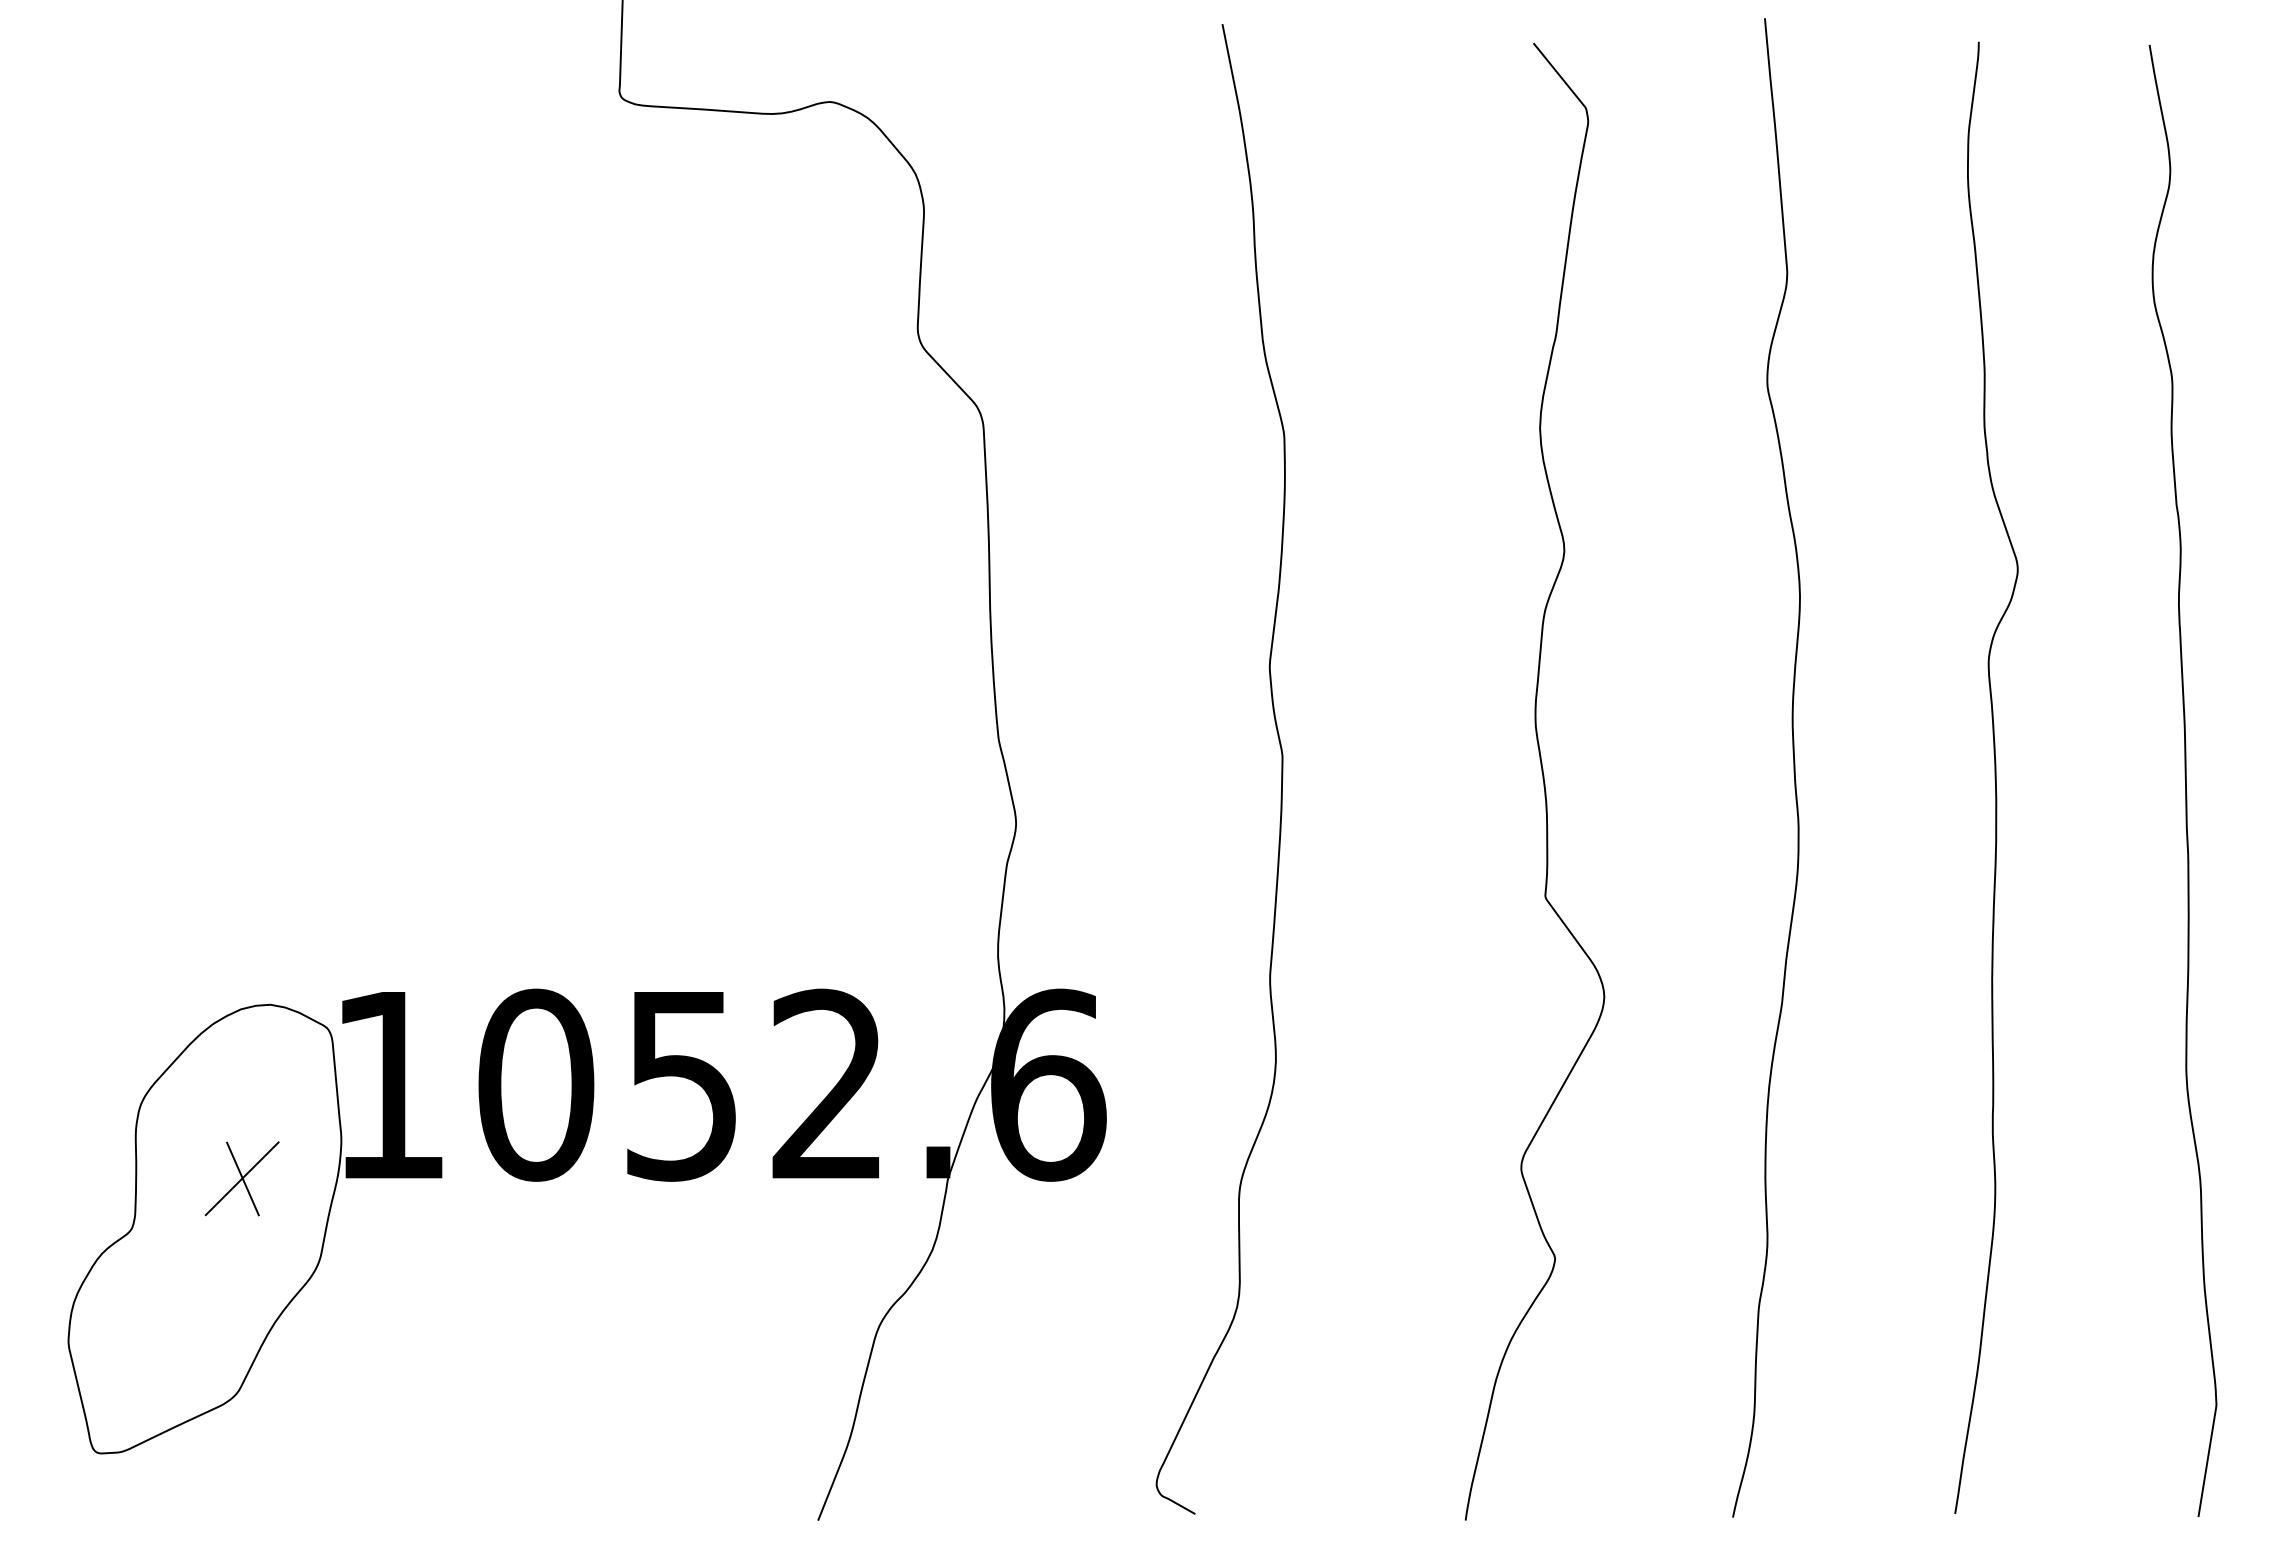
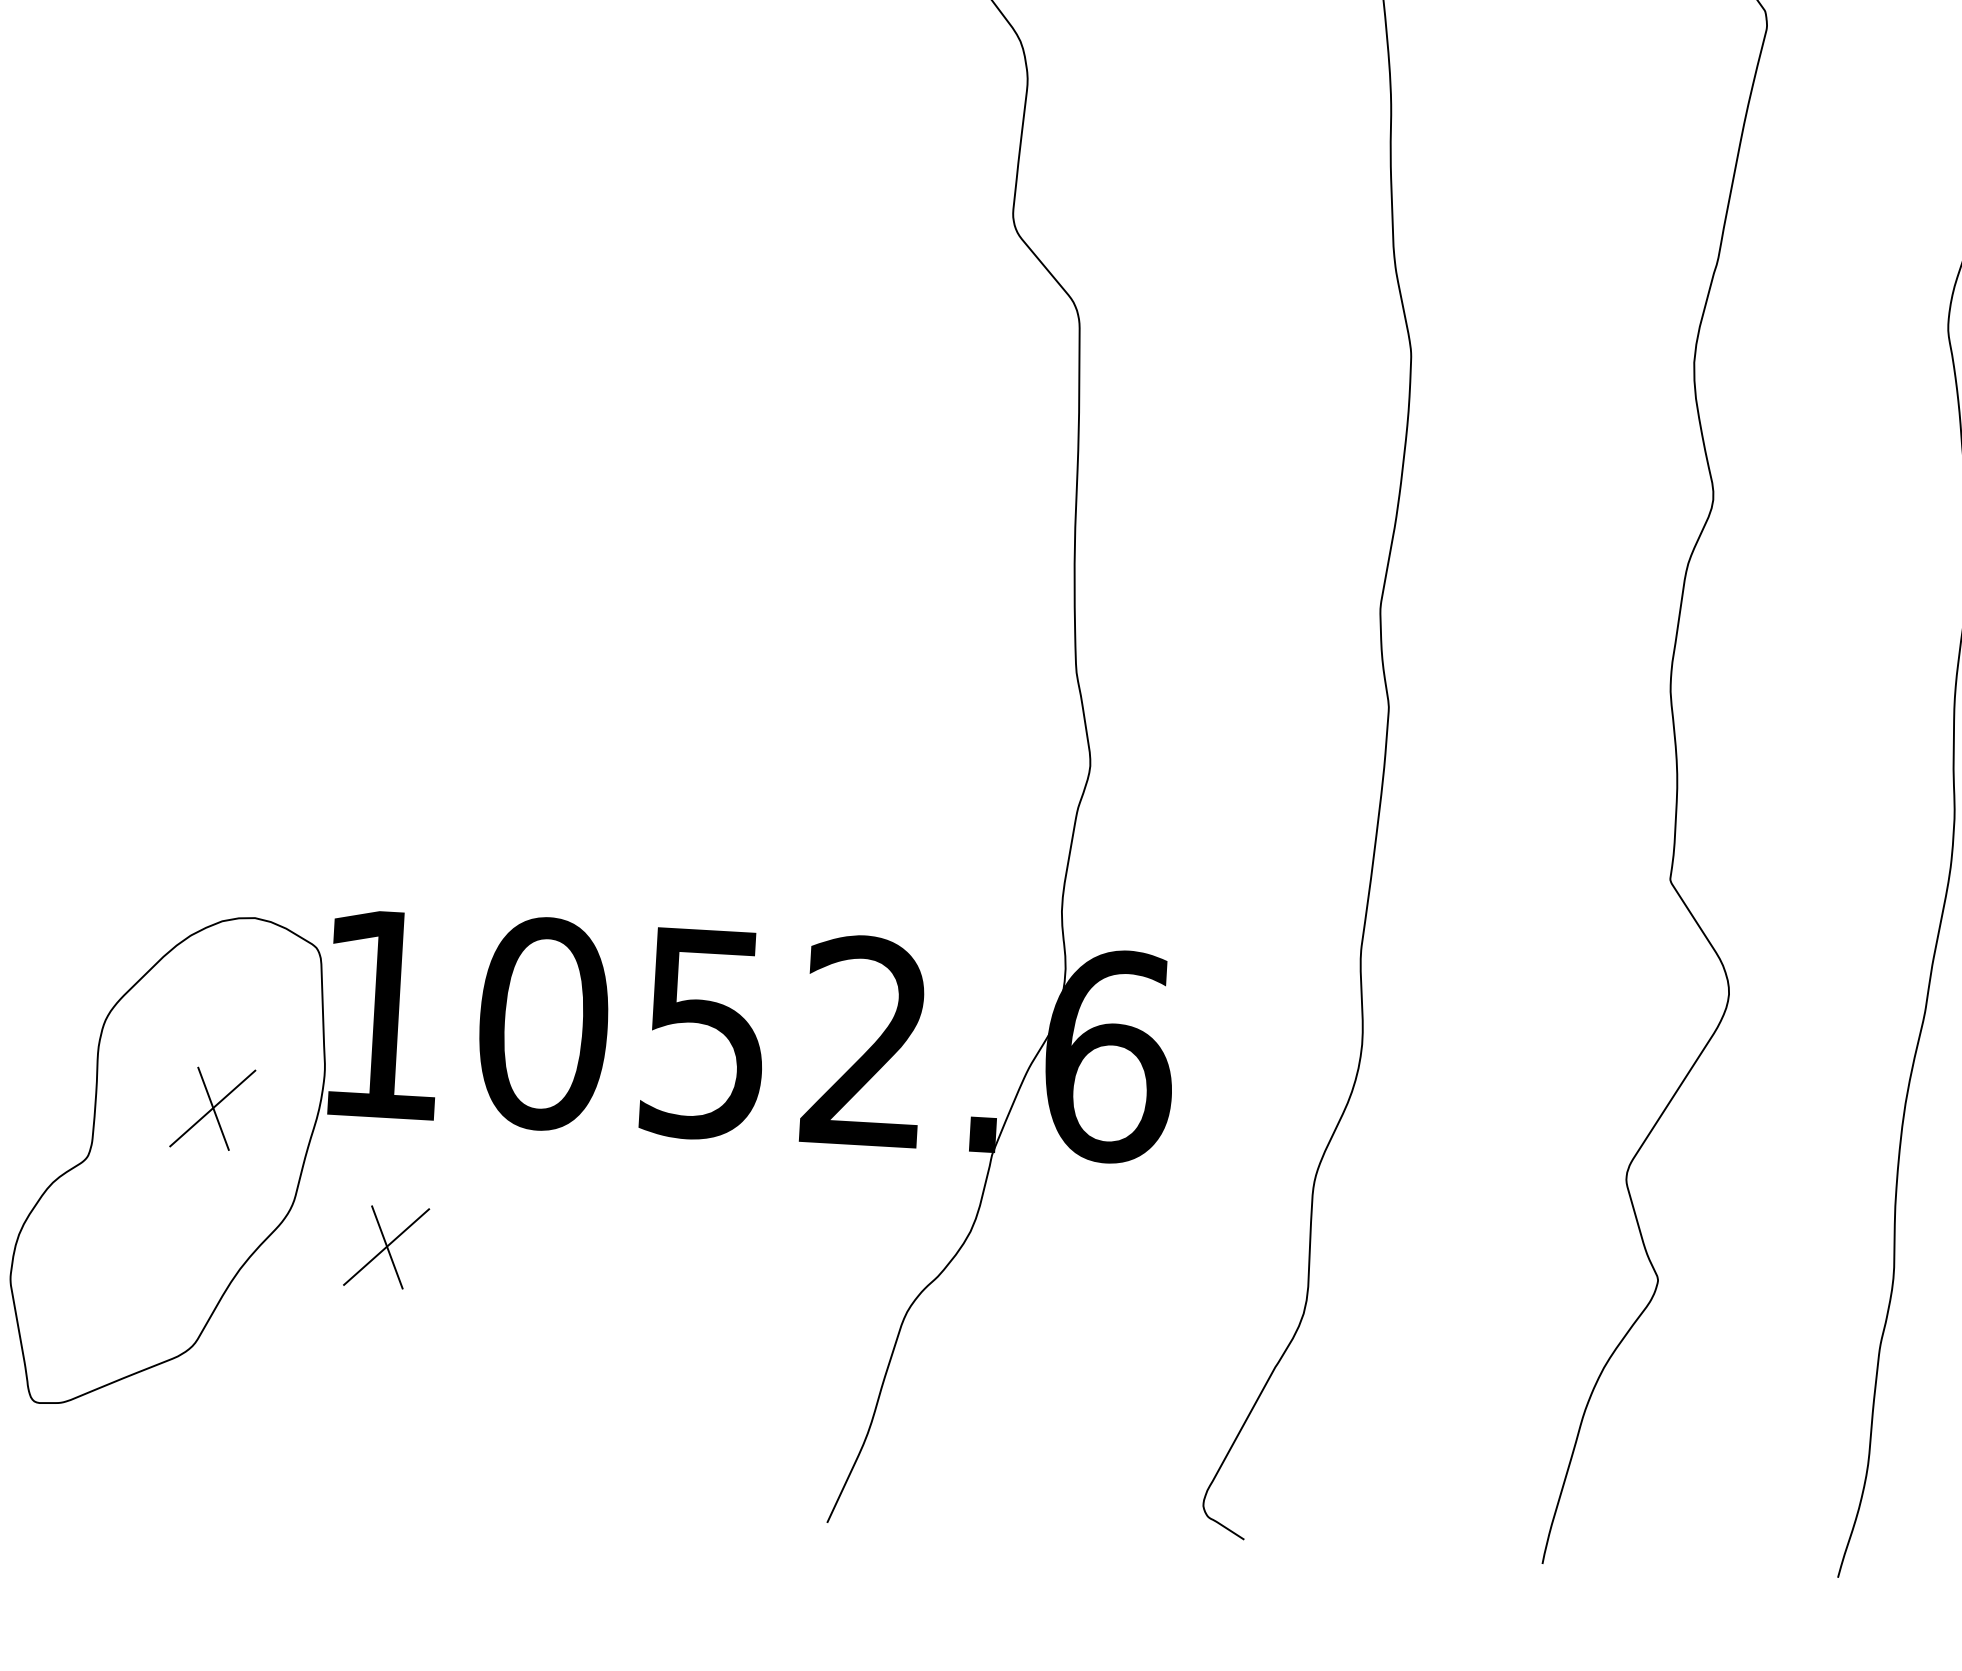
part: (405, 1294) -> (385, 1246), added

